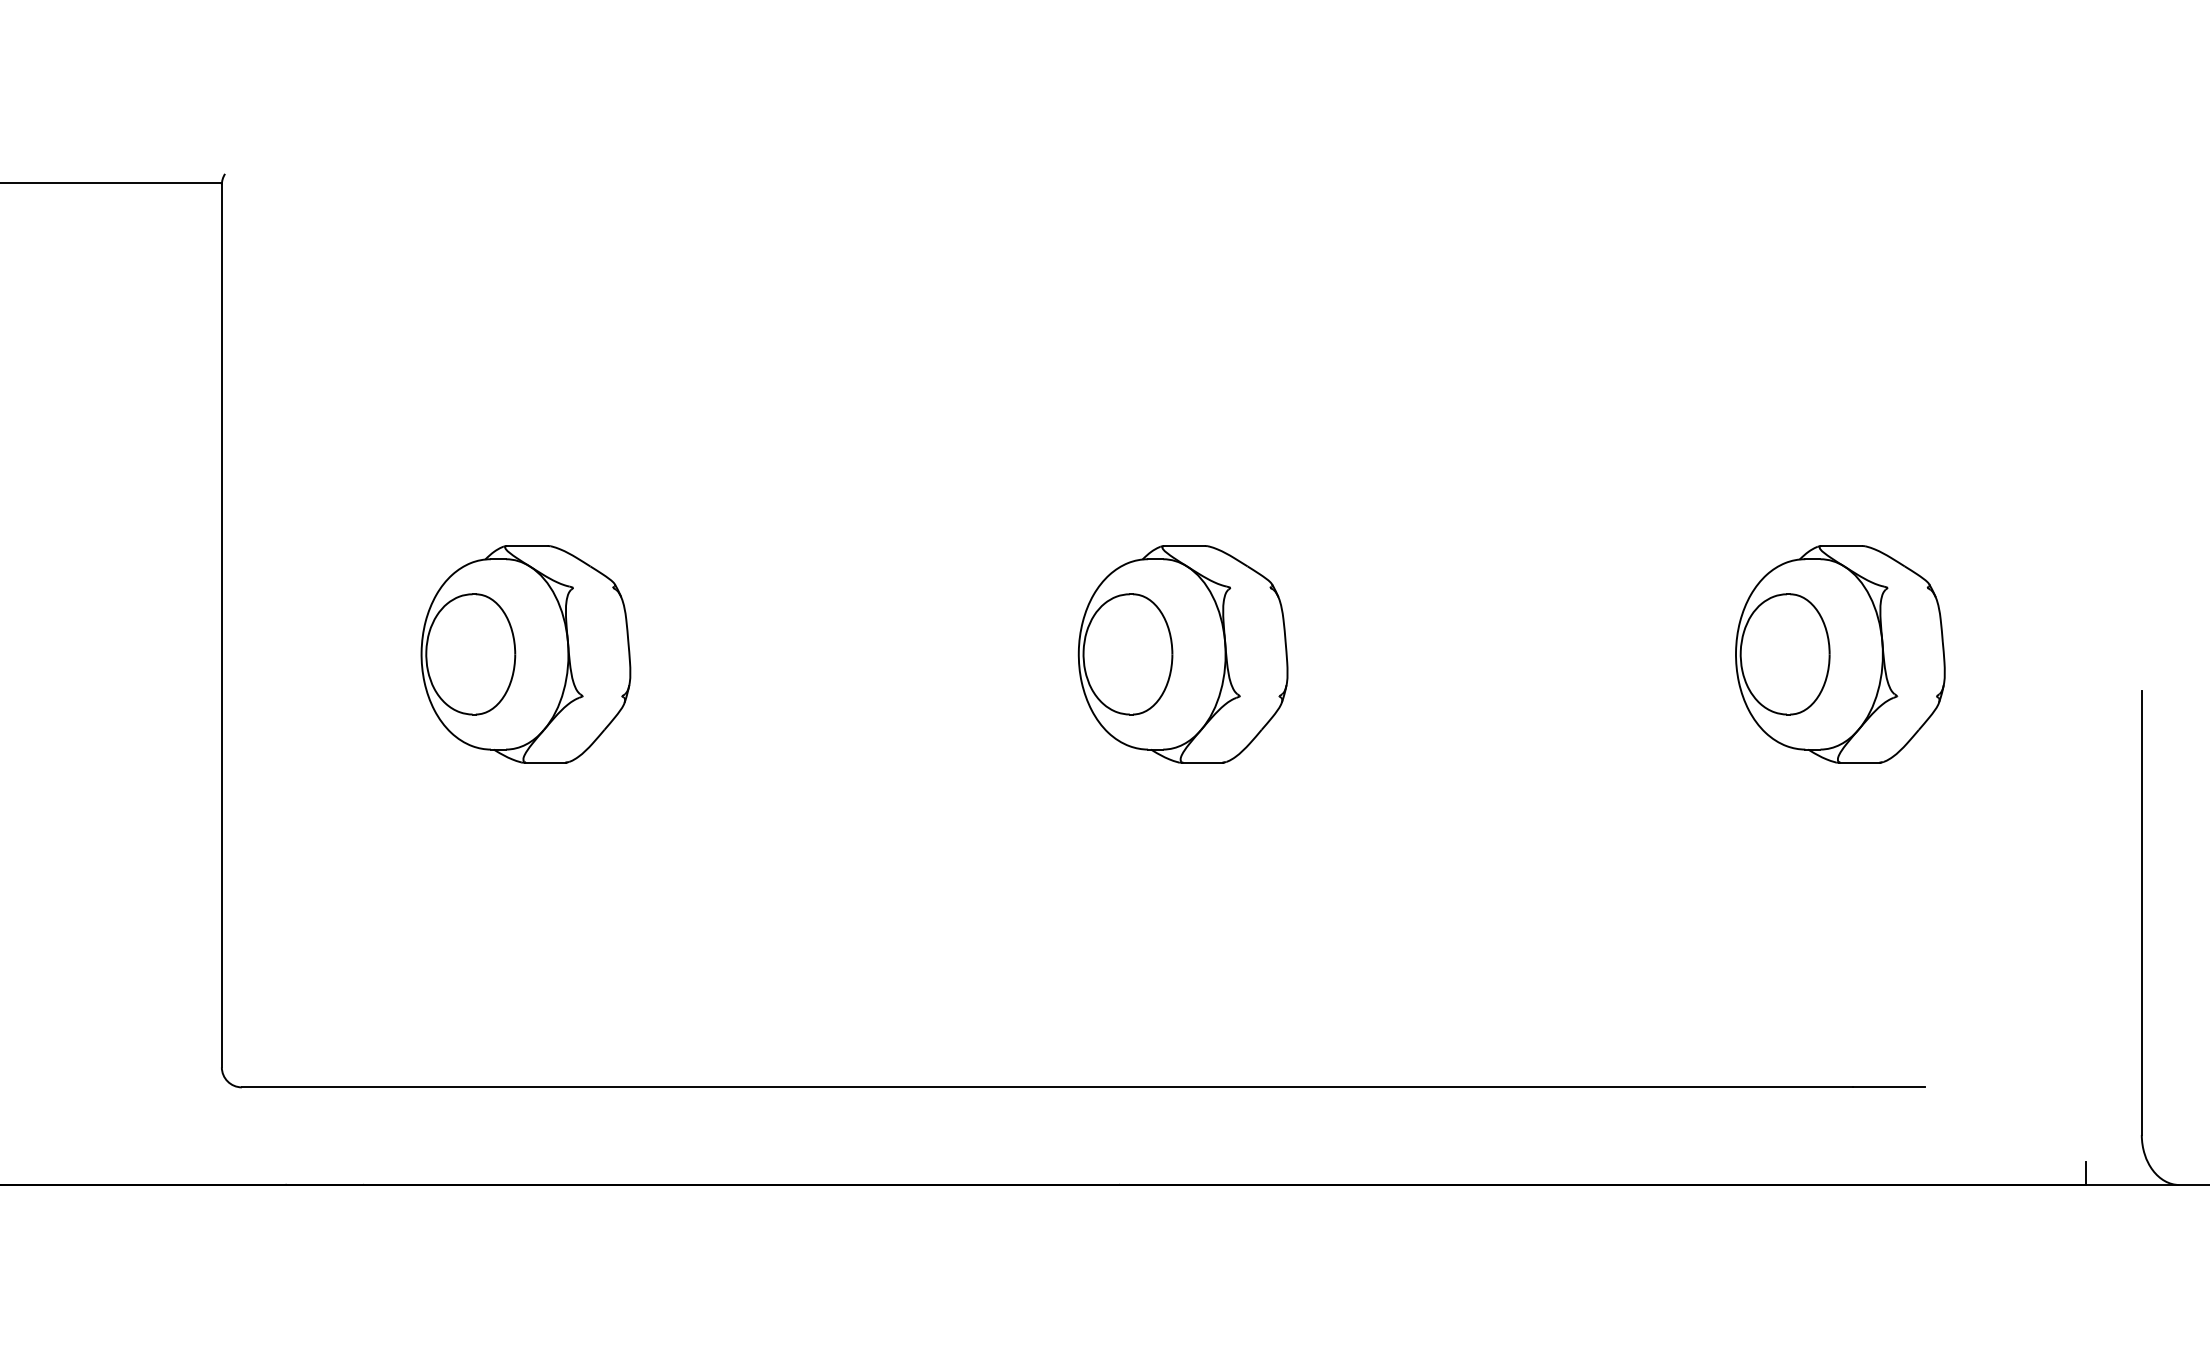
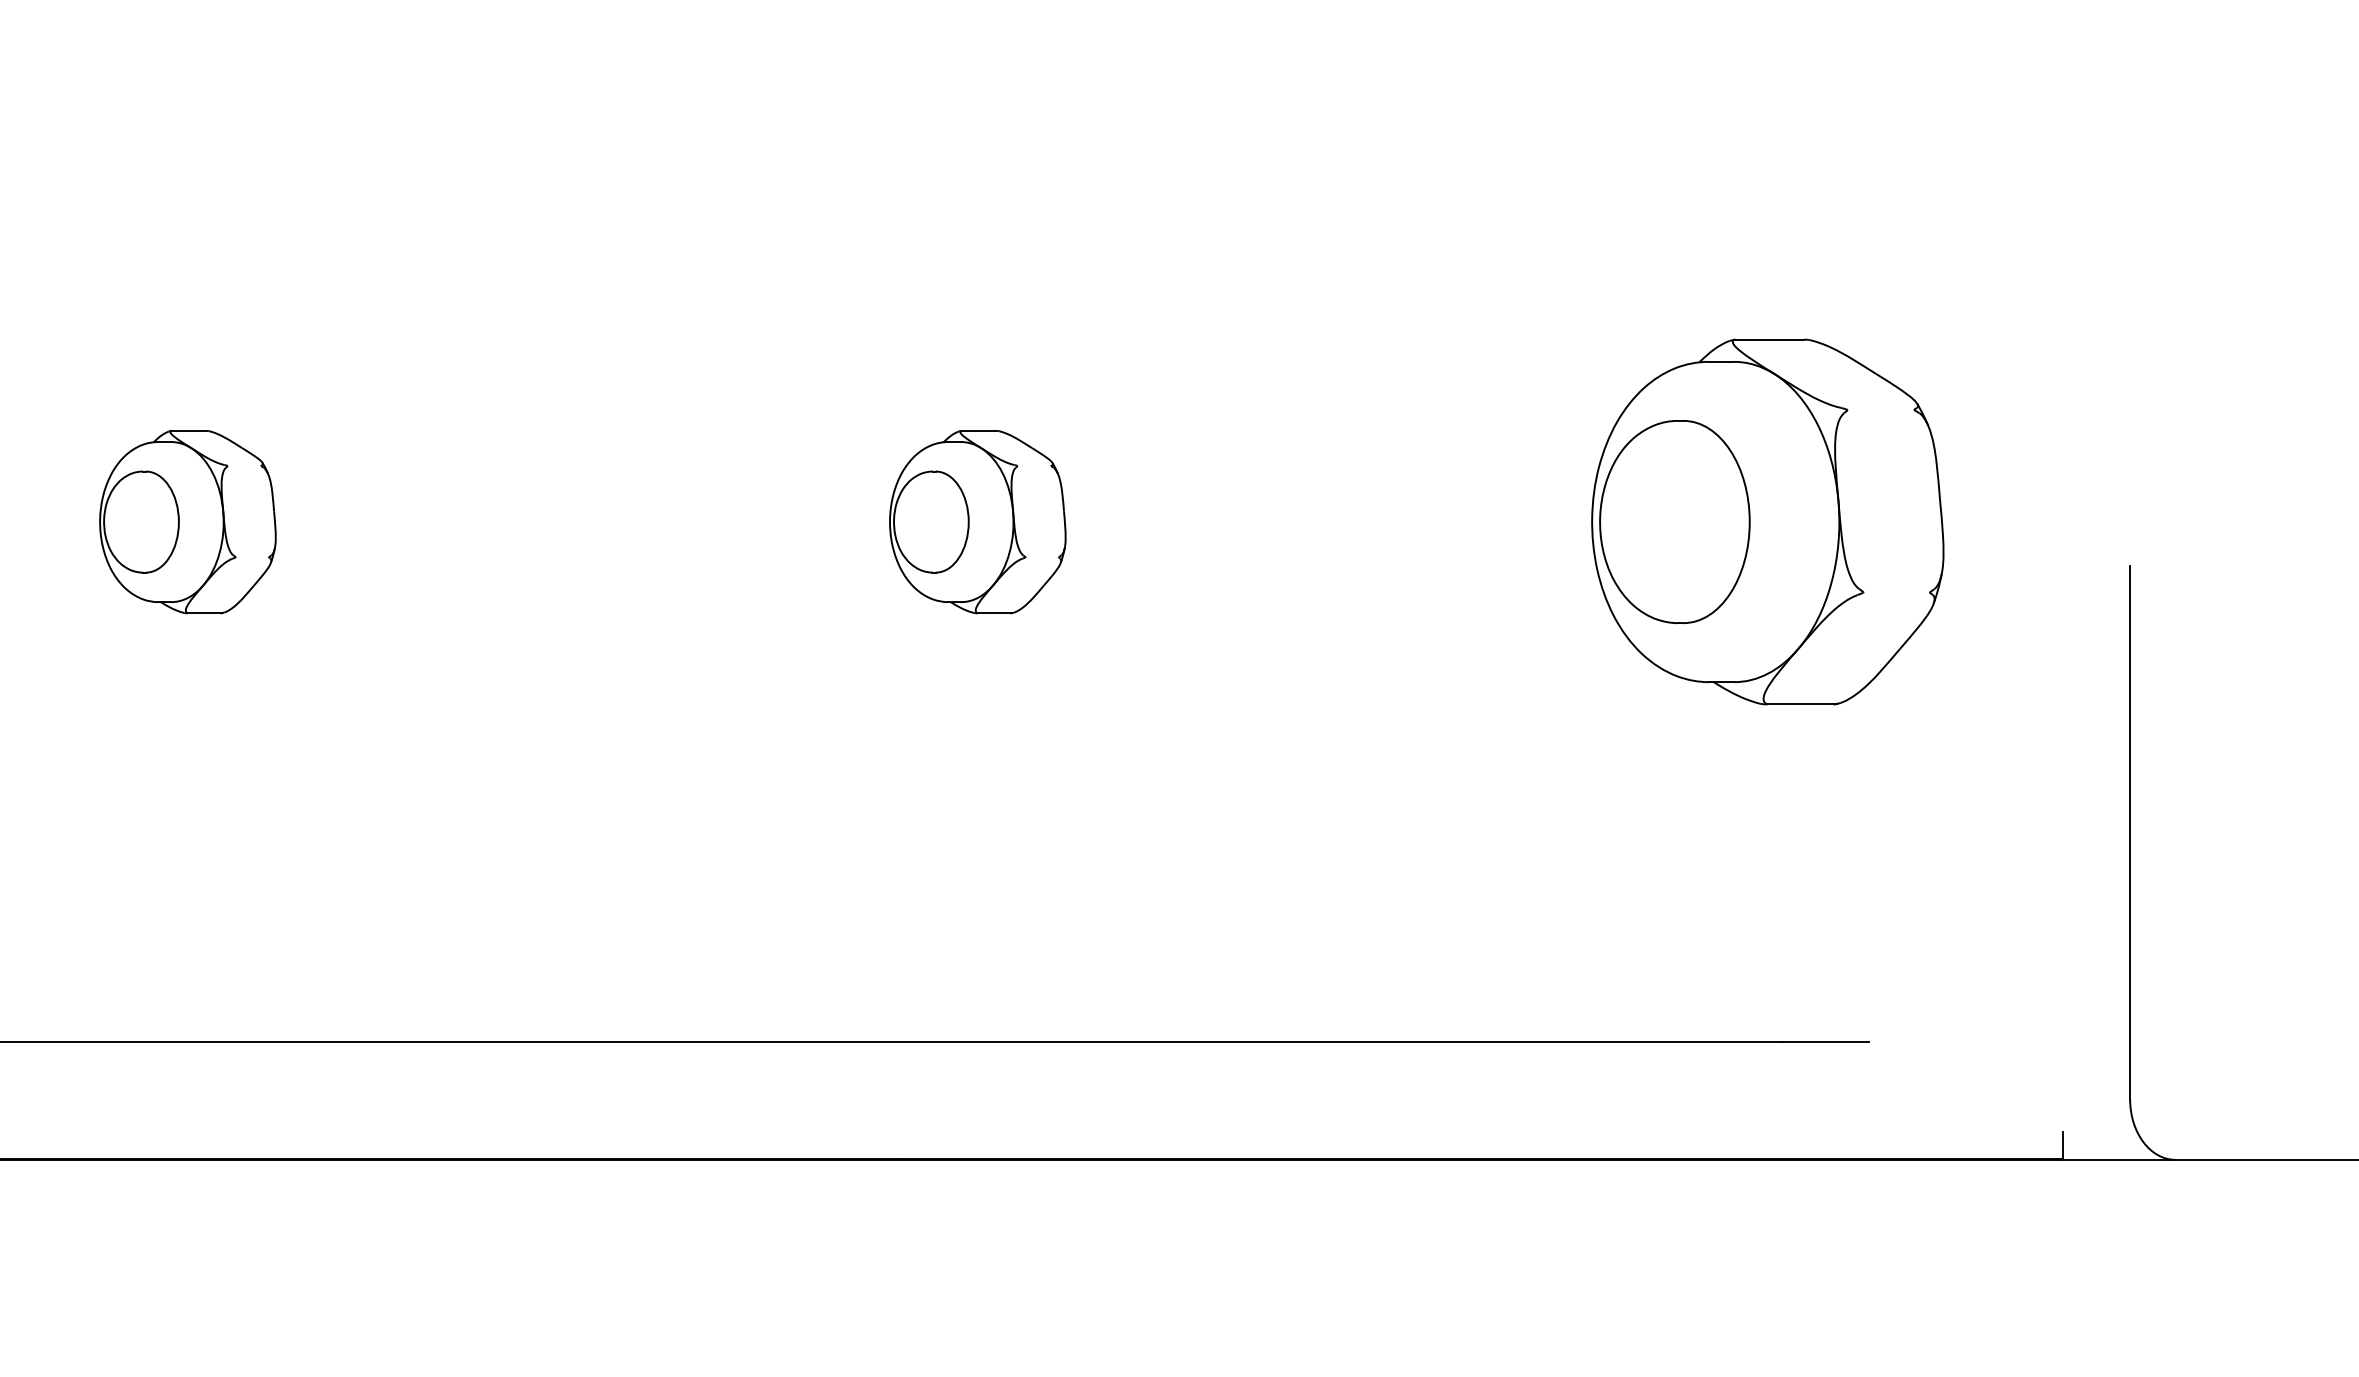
part: (525, 654) -> (187, 522), size x0.7
part: (1182, 654) -> (977, 522), size x0.7
part: (1840, 654) -> (1767, 522), size x1.4

